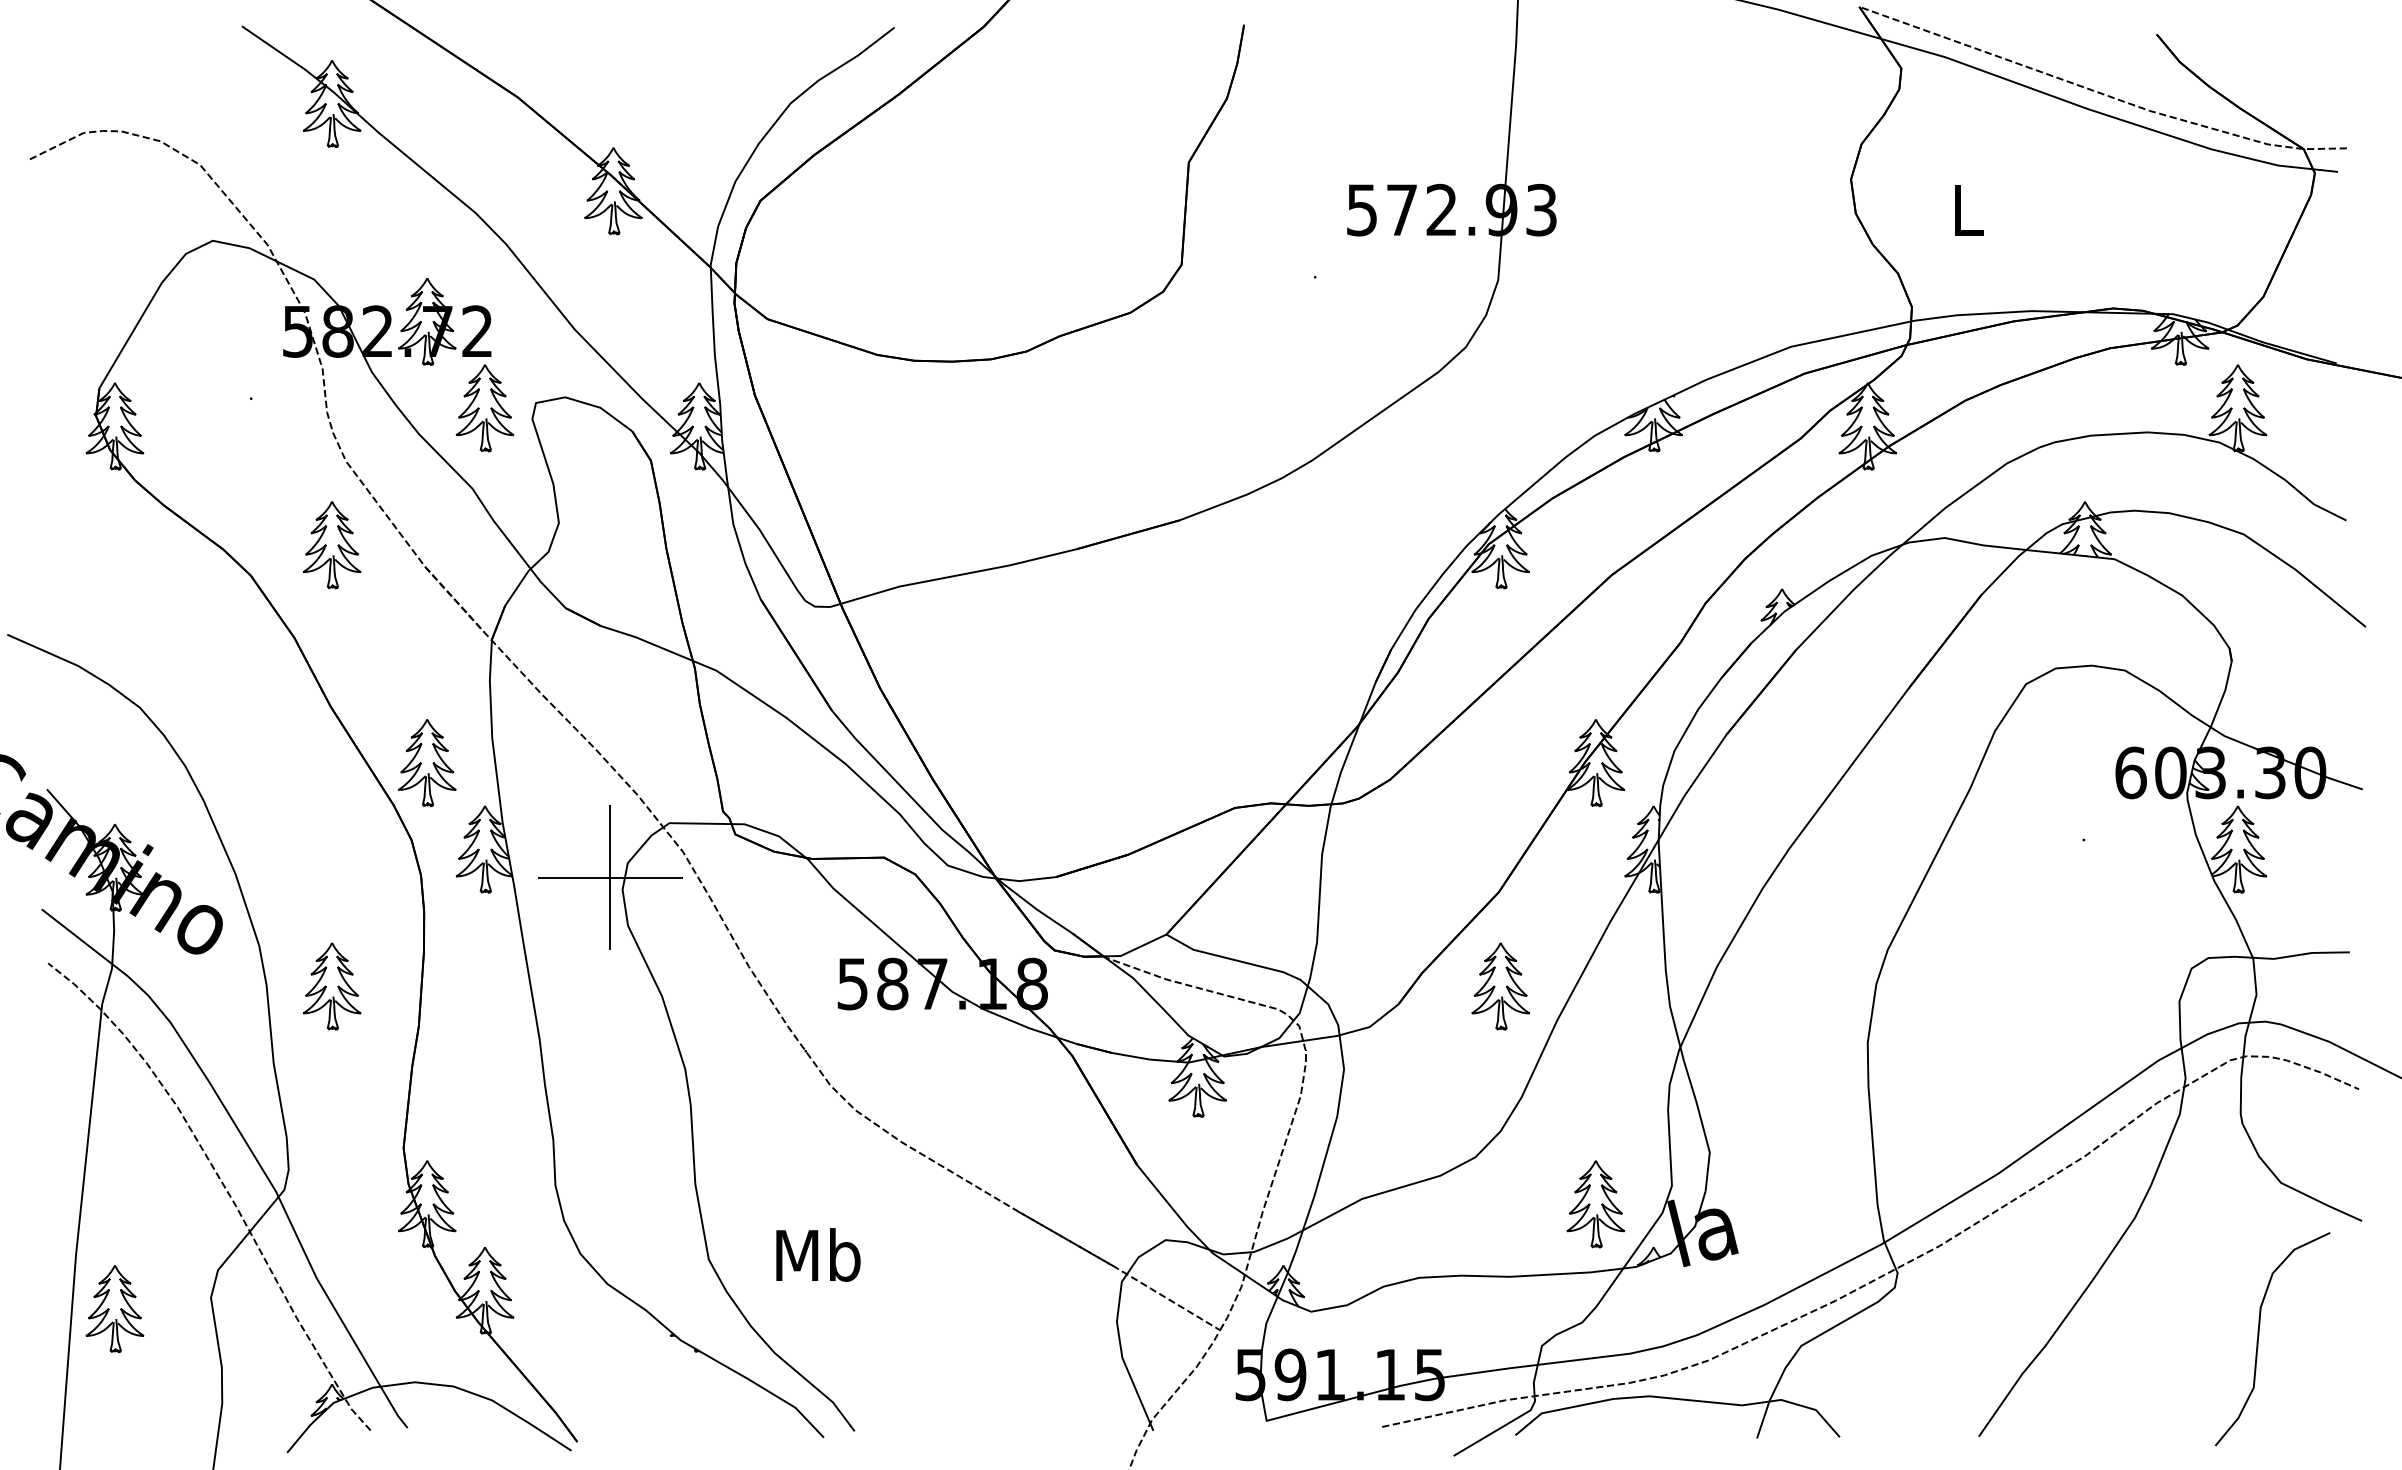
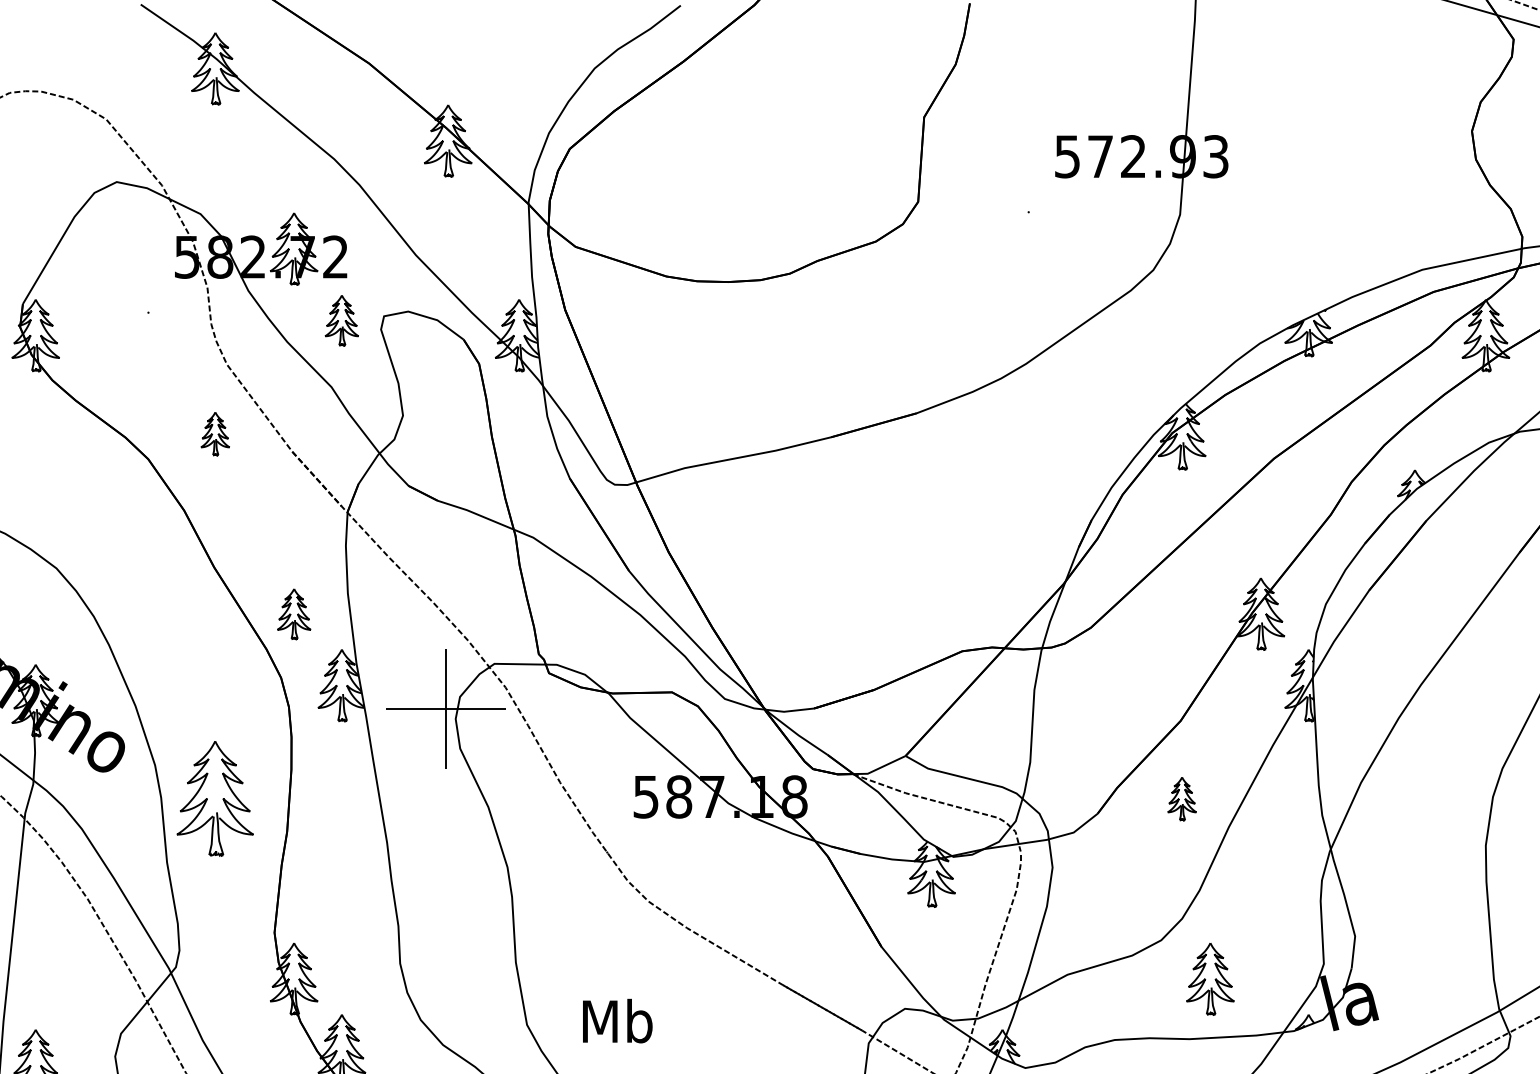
part: (484, 408) -> (341, 320), size x0.7
part: (331, 545) -> (214, 434), size x0.6
part: (427, 763) -> (294, 614), size x0.7
part: (332, 986) -> (215, 798), size x1.6
part: (1500, 986) -> (1182, 798), size x0.6
part: (1595, 1204) -> (1210, 979), moved

